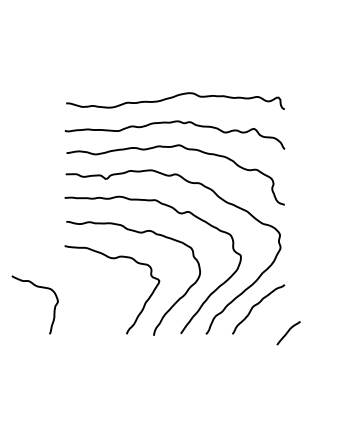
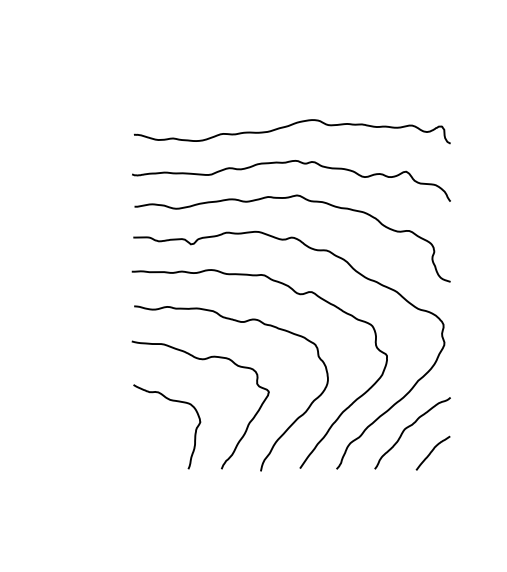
curve: (36, 287) -> (169, 401), moved
curve: (288, 332) -> (432, 452), moved

